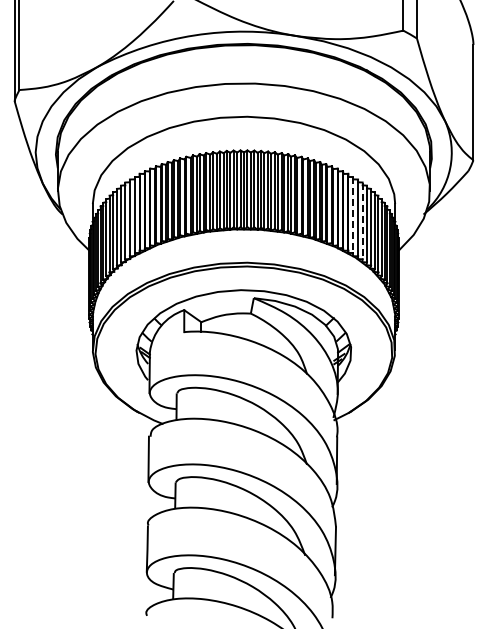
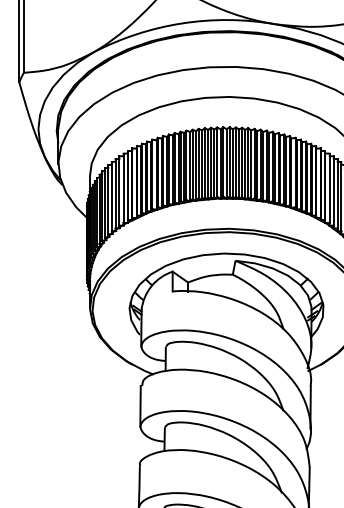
line: (353, 215) -> (325, 186), dashed -> solid
line: (362, 221) -> (333, 191), dashed -> solid

